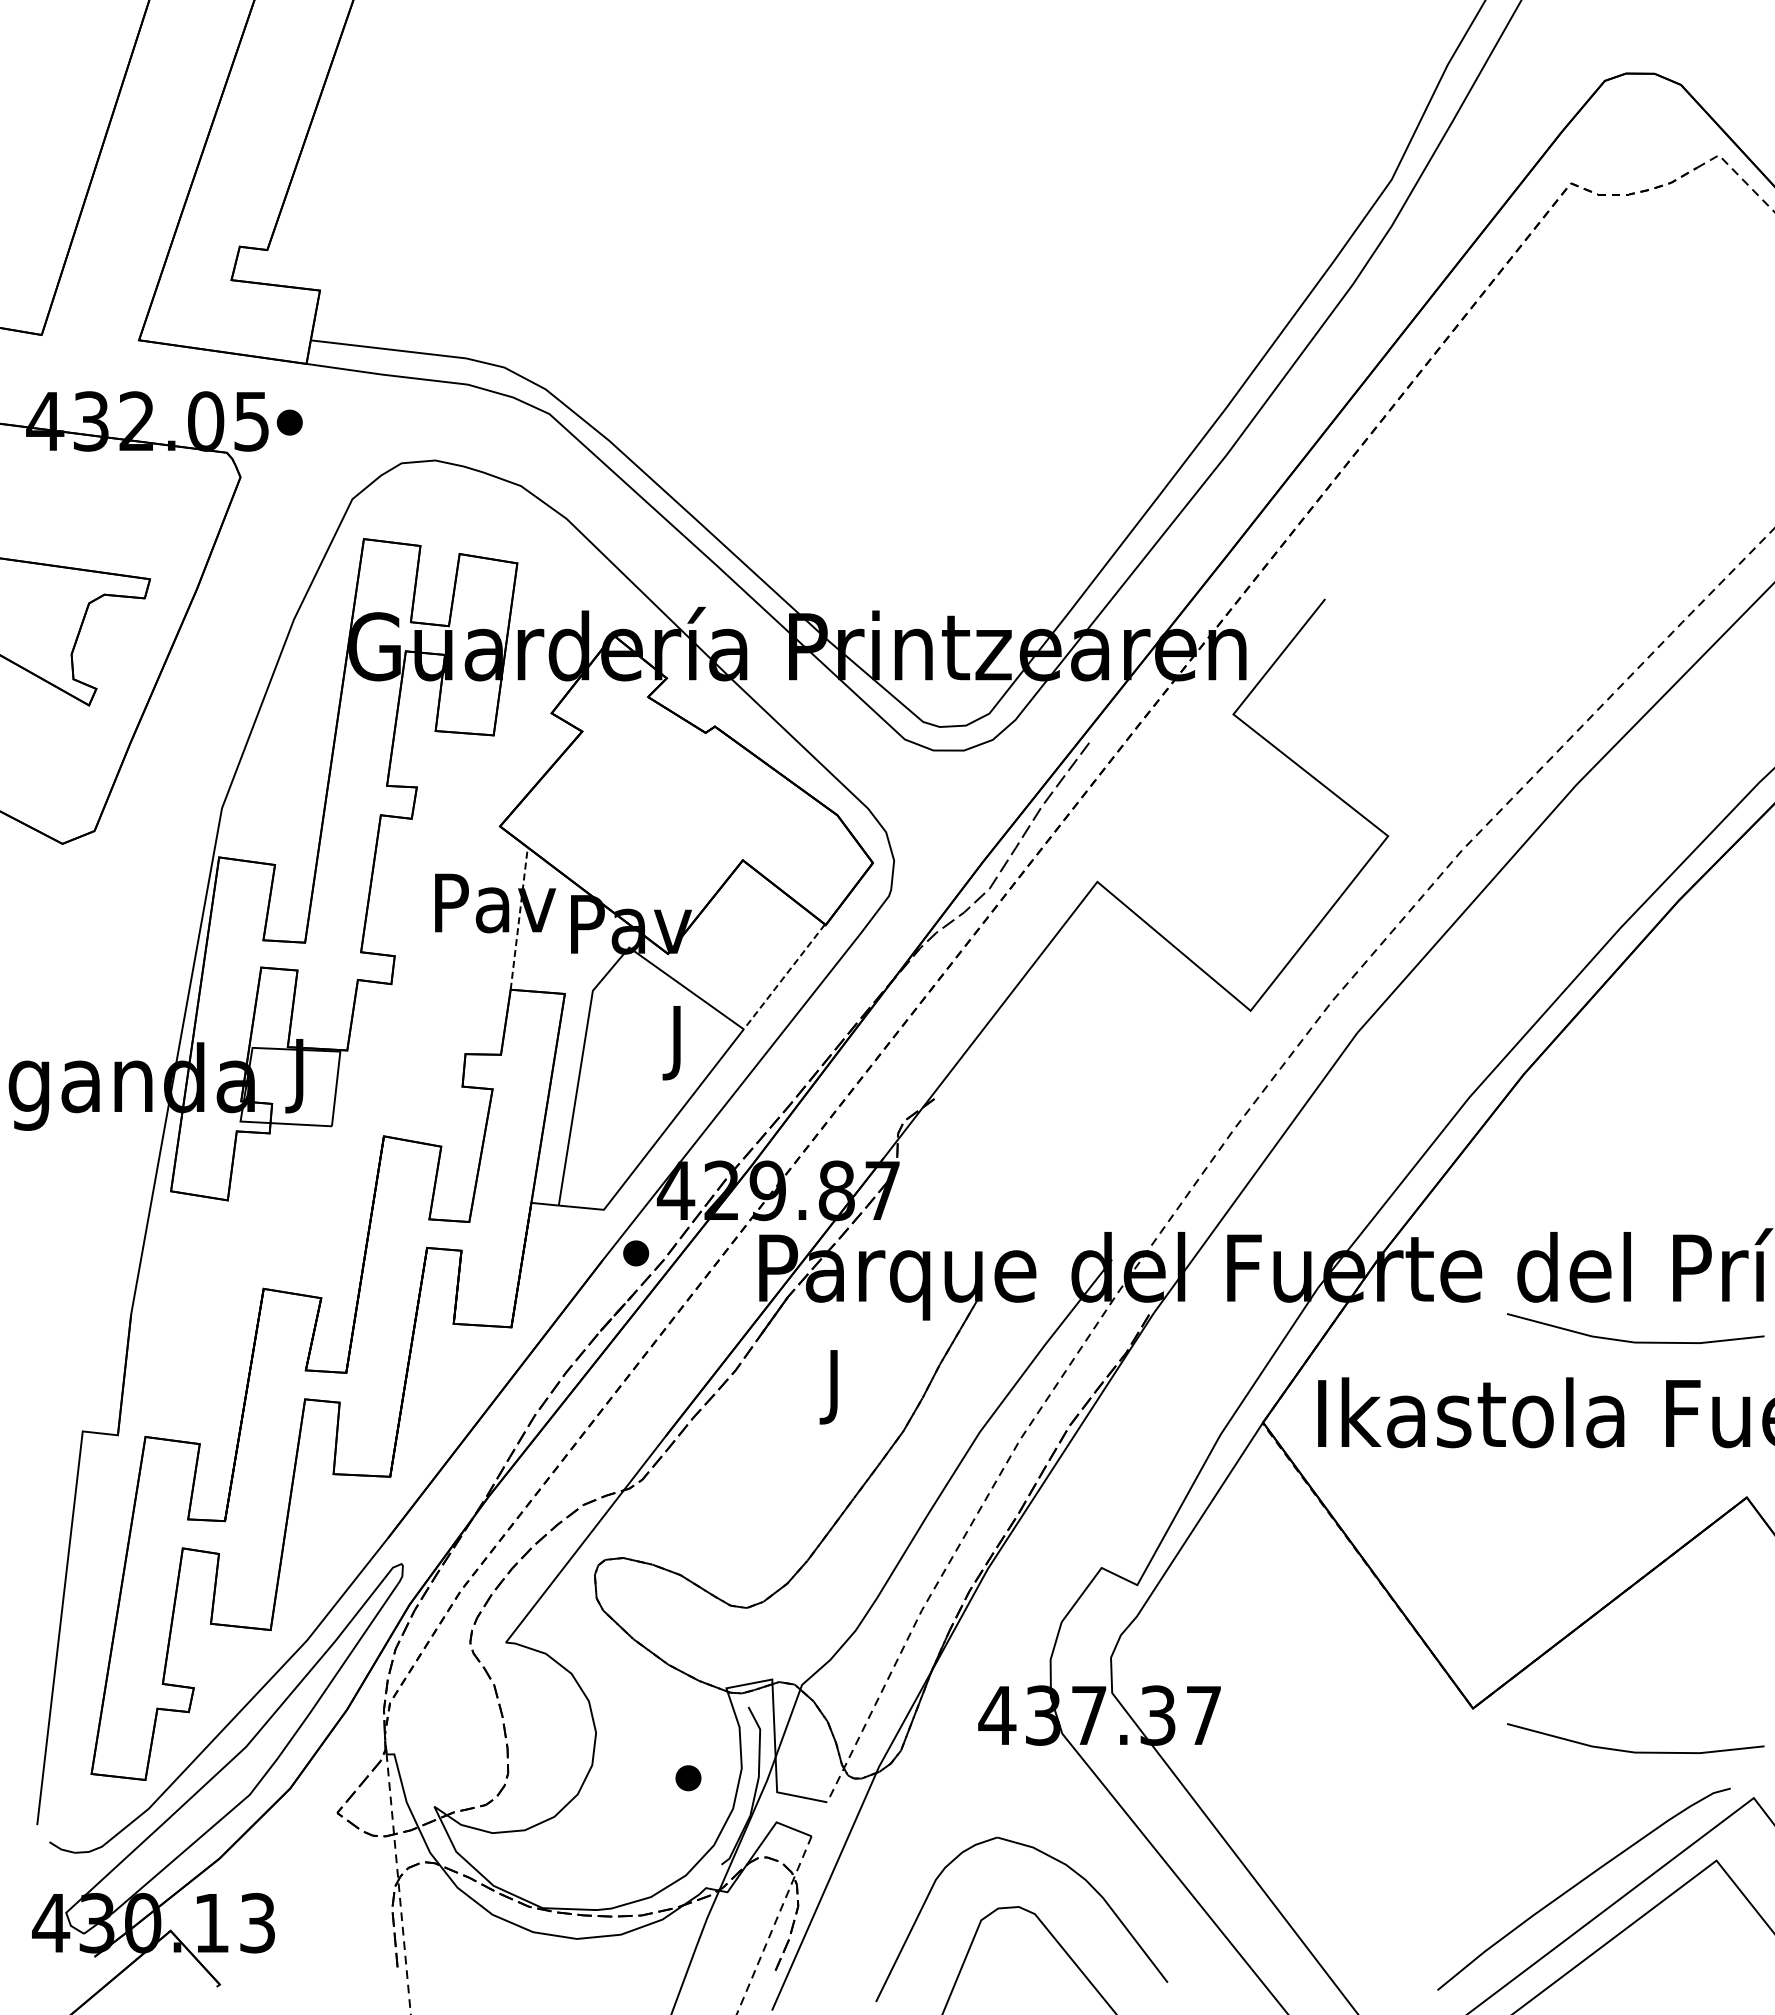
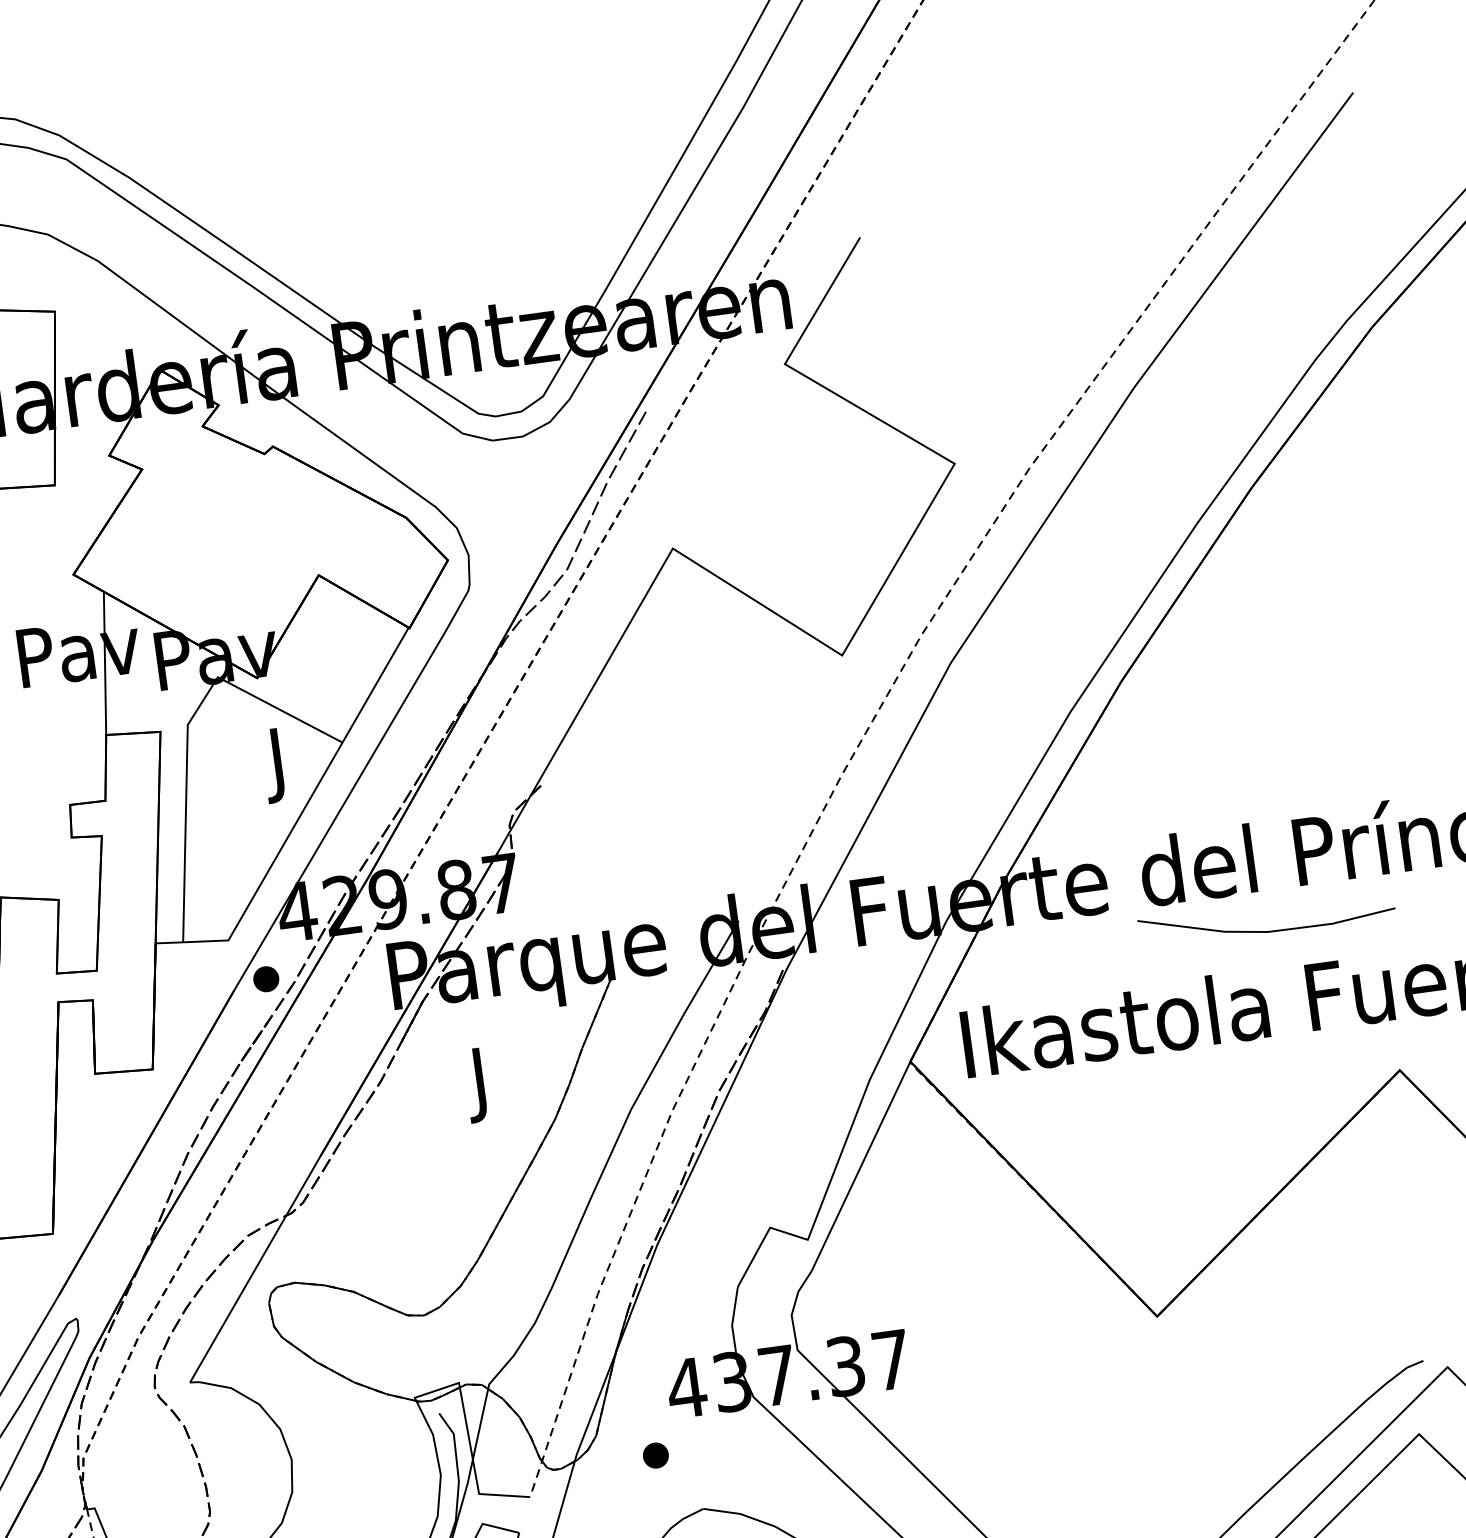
line: (519, 918) -> (105, 663), dashed -> solid
line: (784, 977) -> (375, 685), dashed -> solid
line: (1635, 1751) -> (1323, 1337), removed
part: (688, 1778) -> (655, 1455), moved

